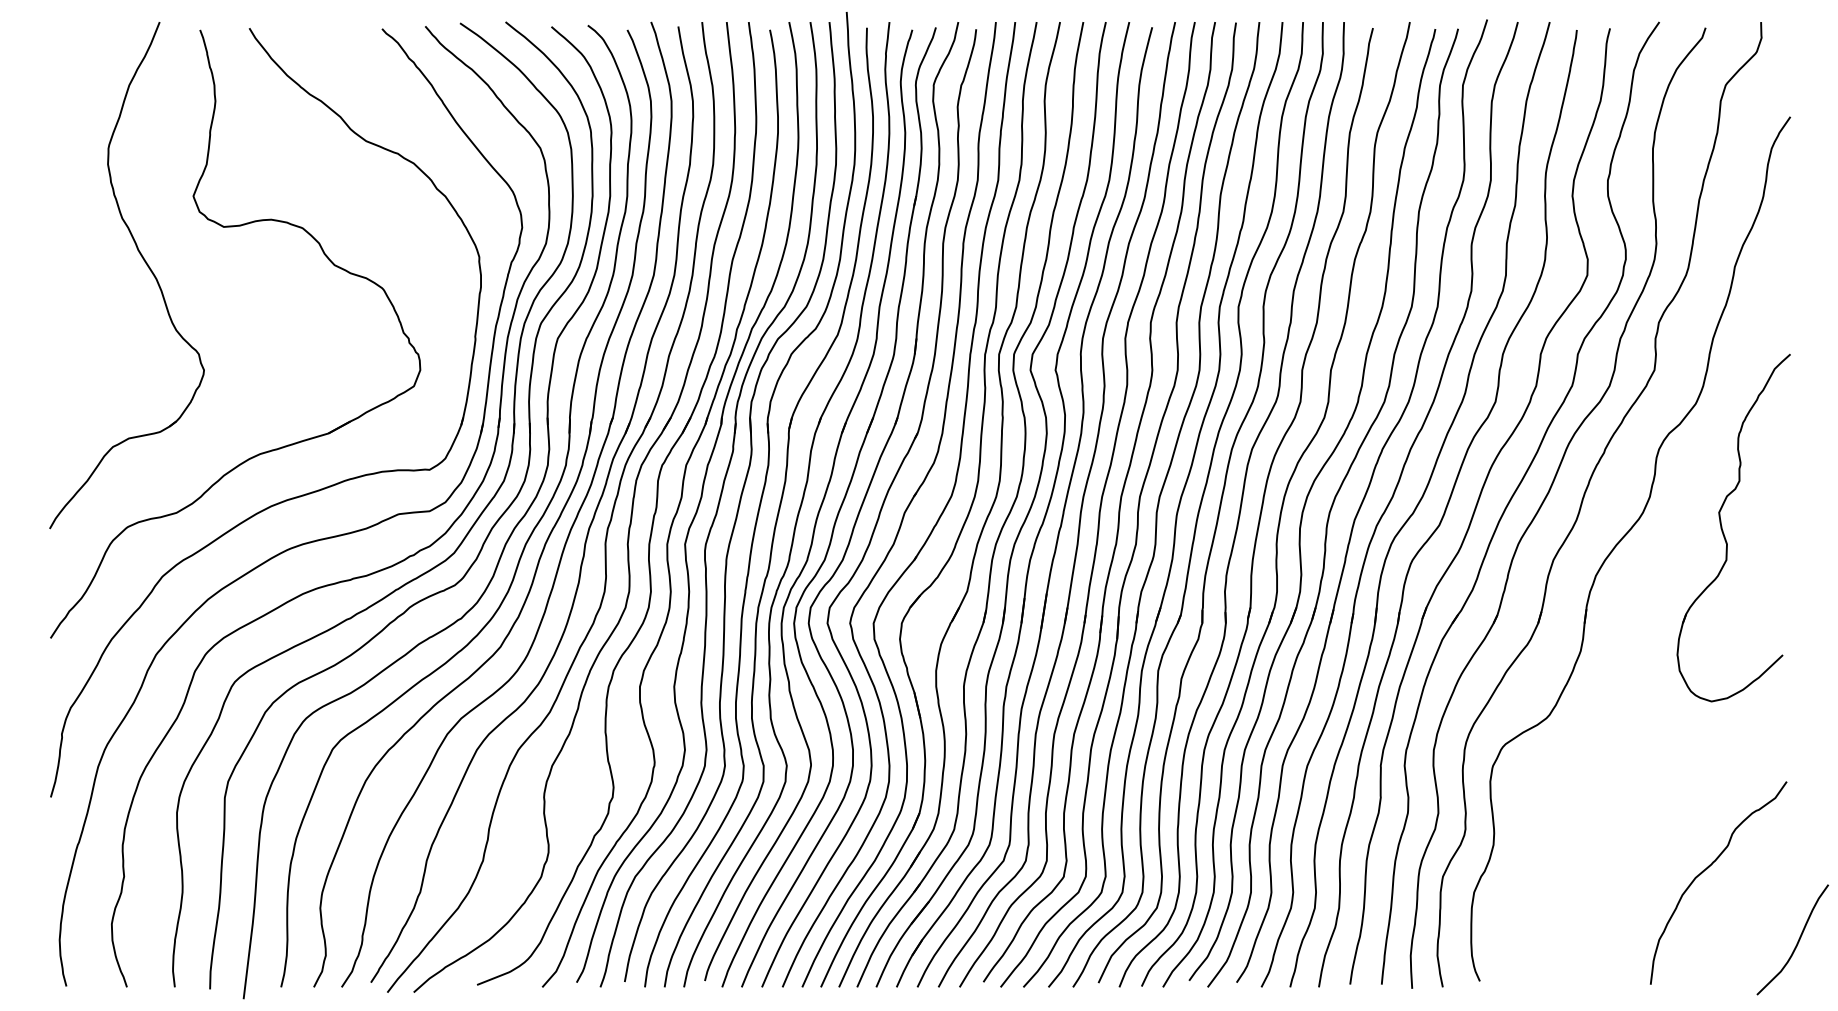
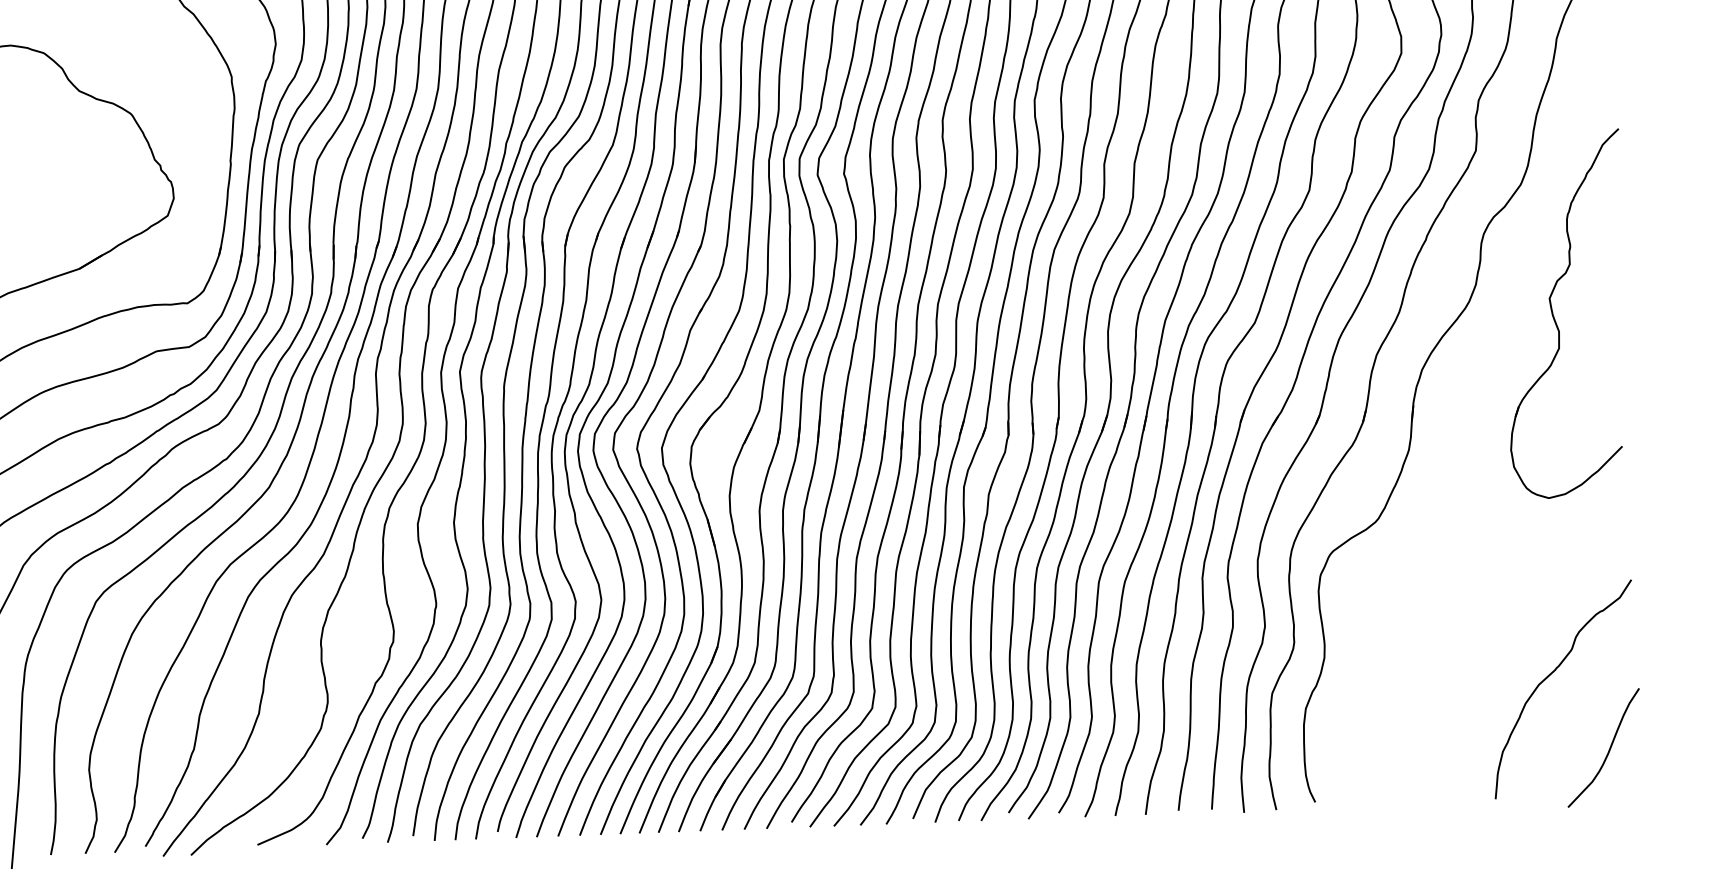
curve: (1797, 941) -> (1608, 749), moved

